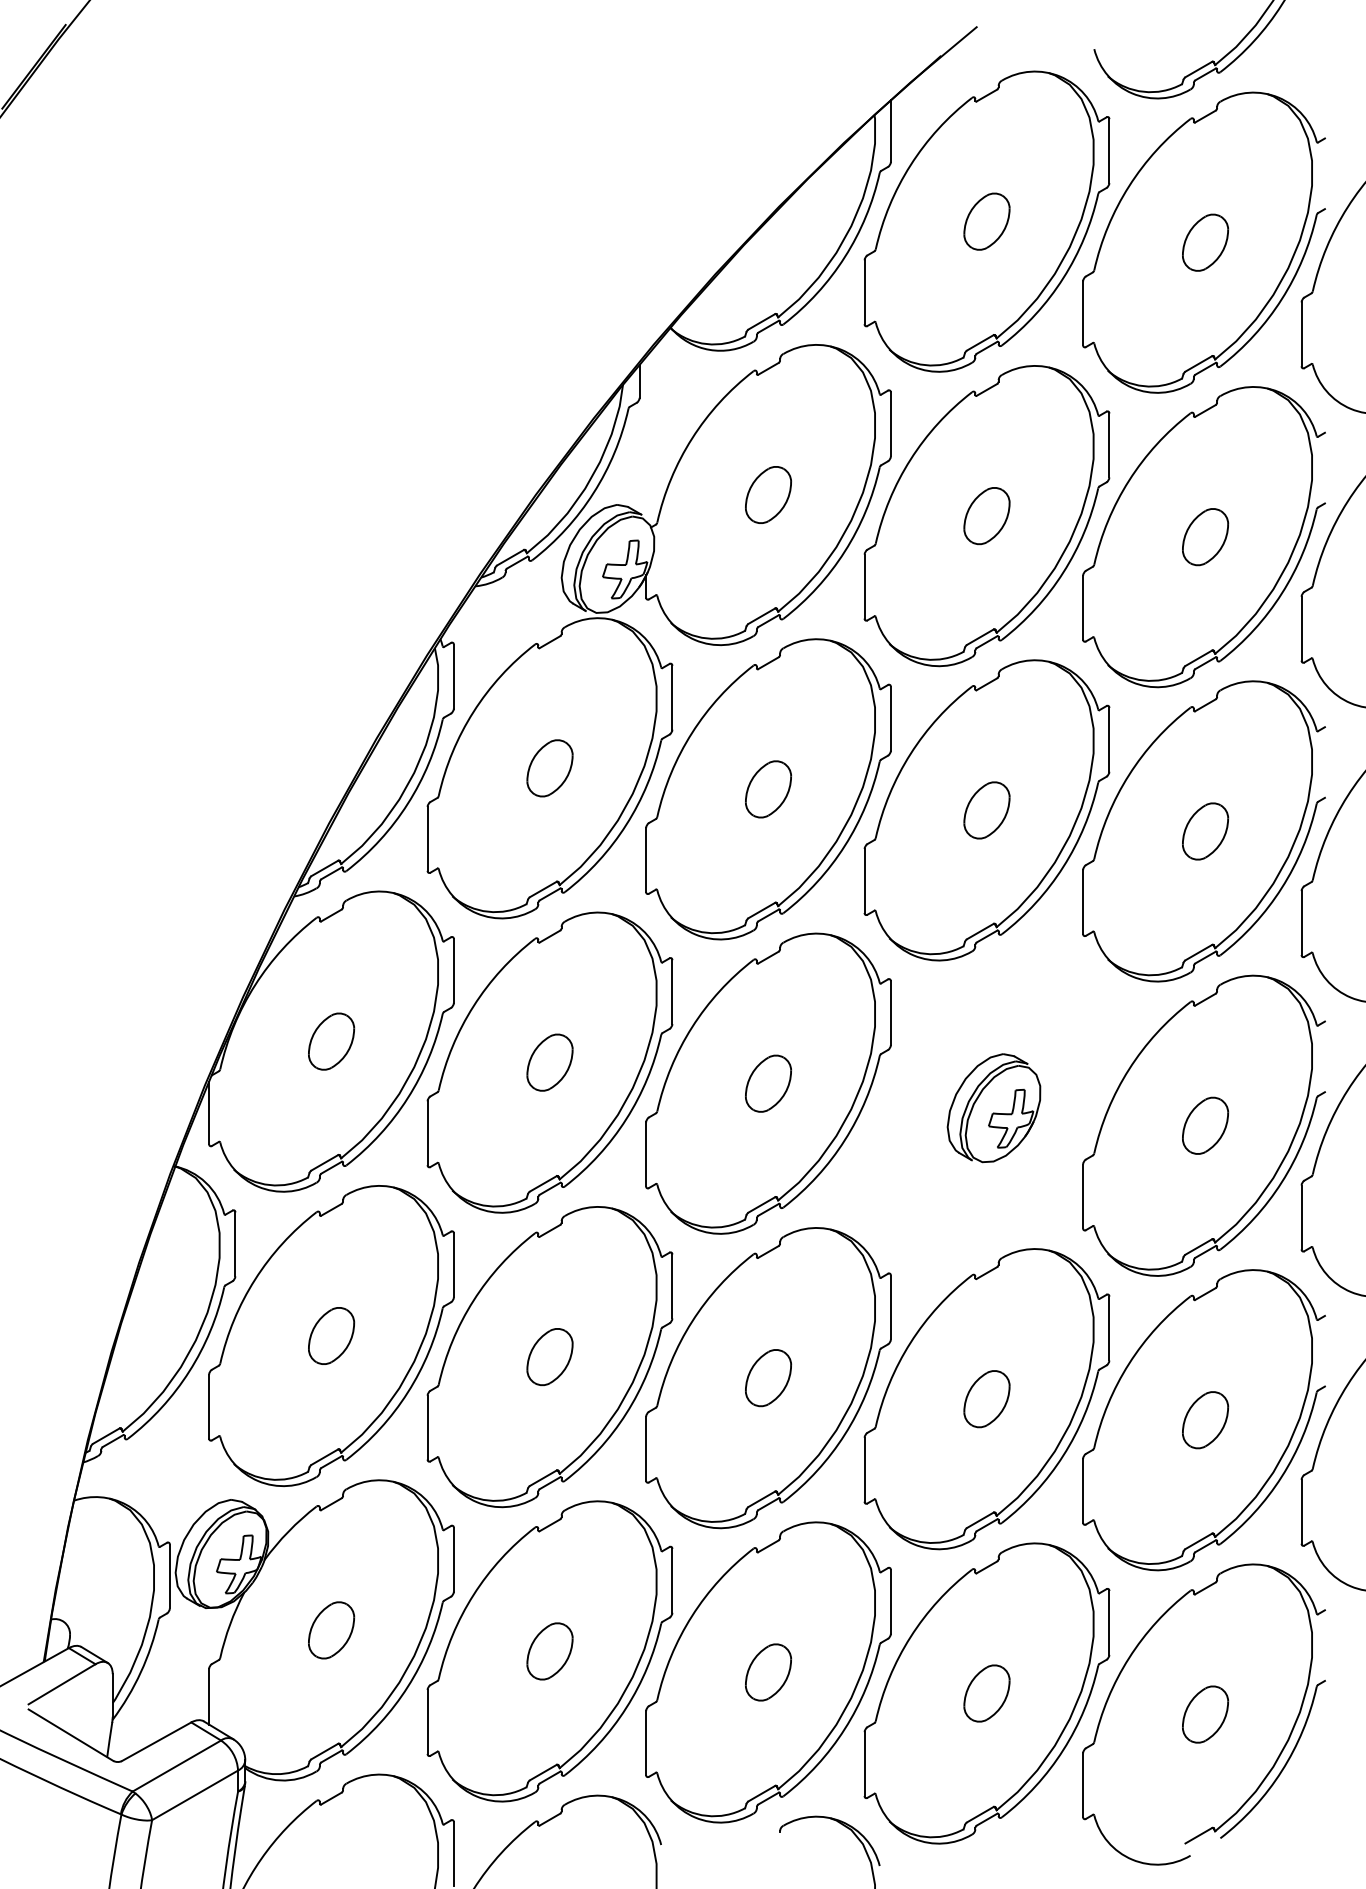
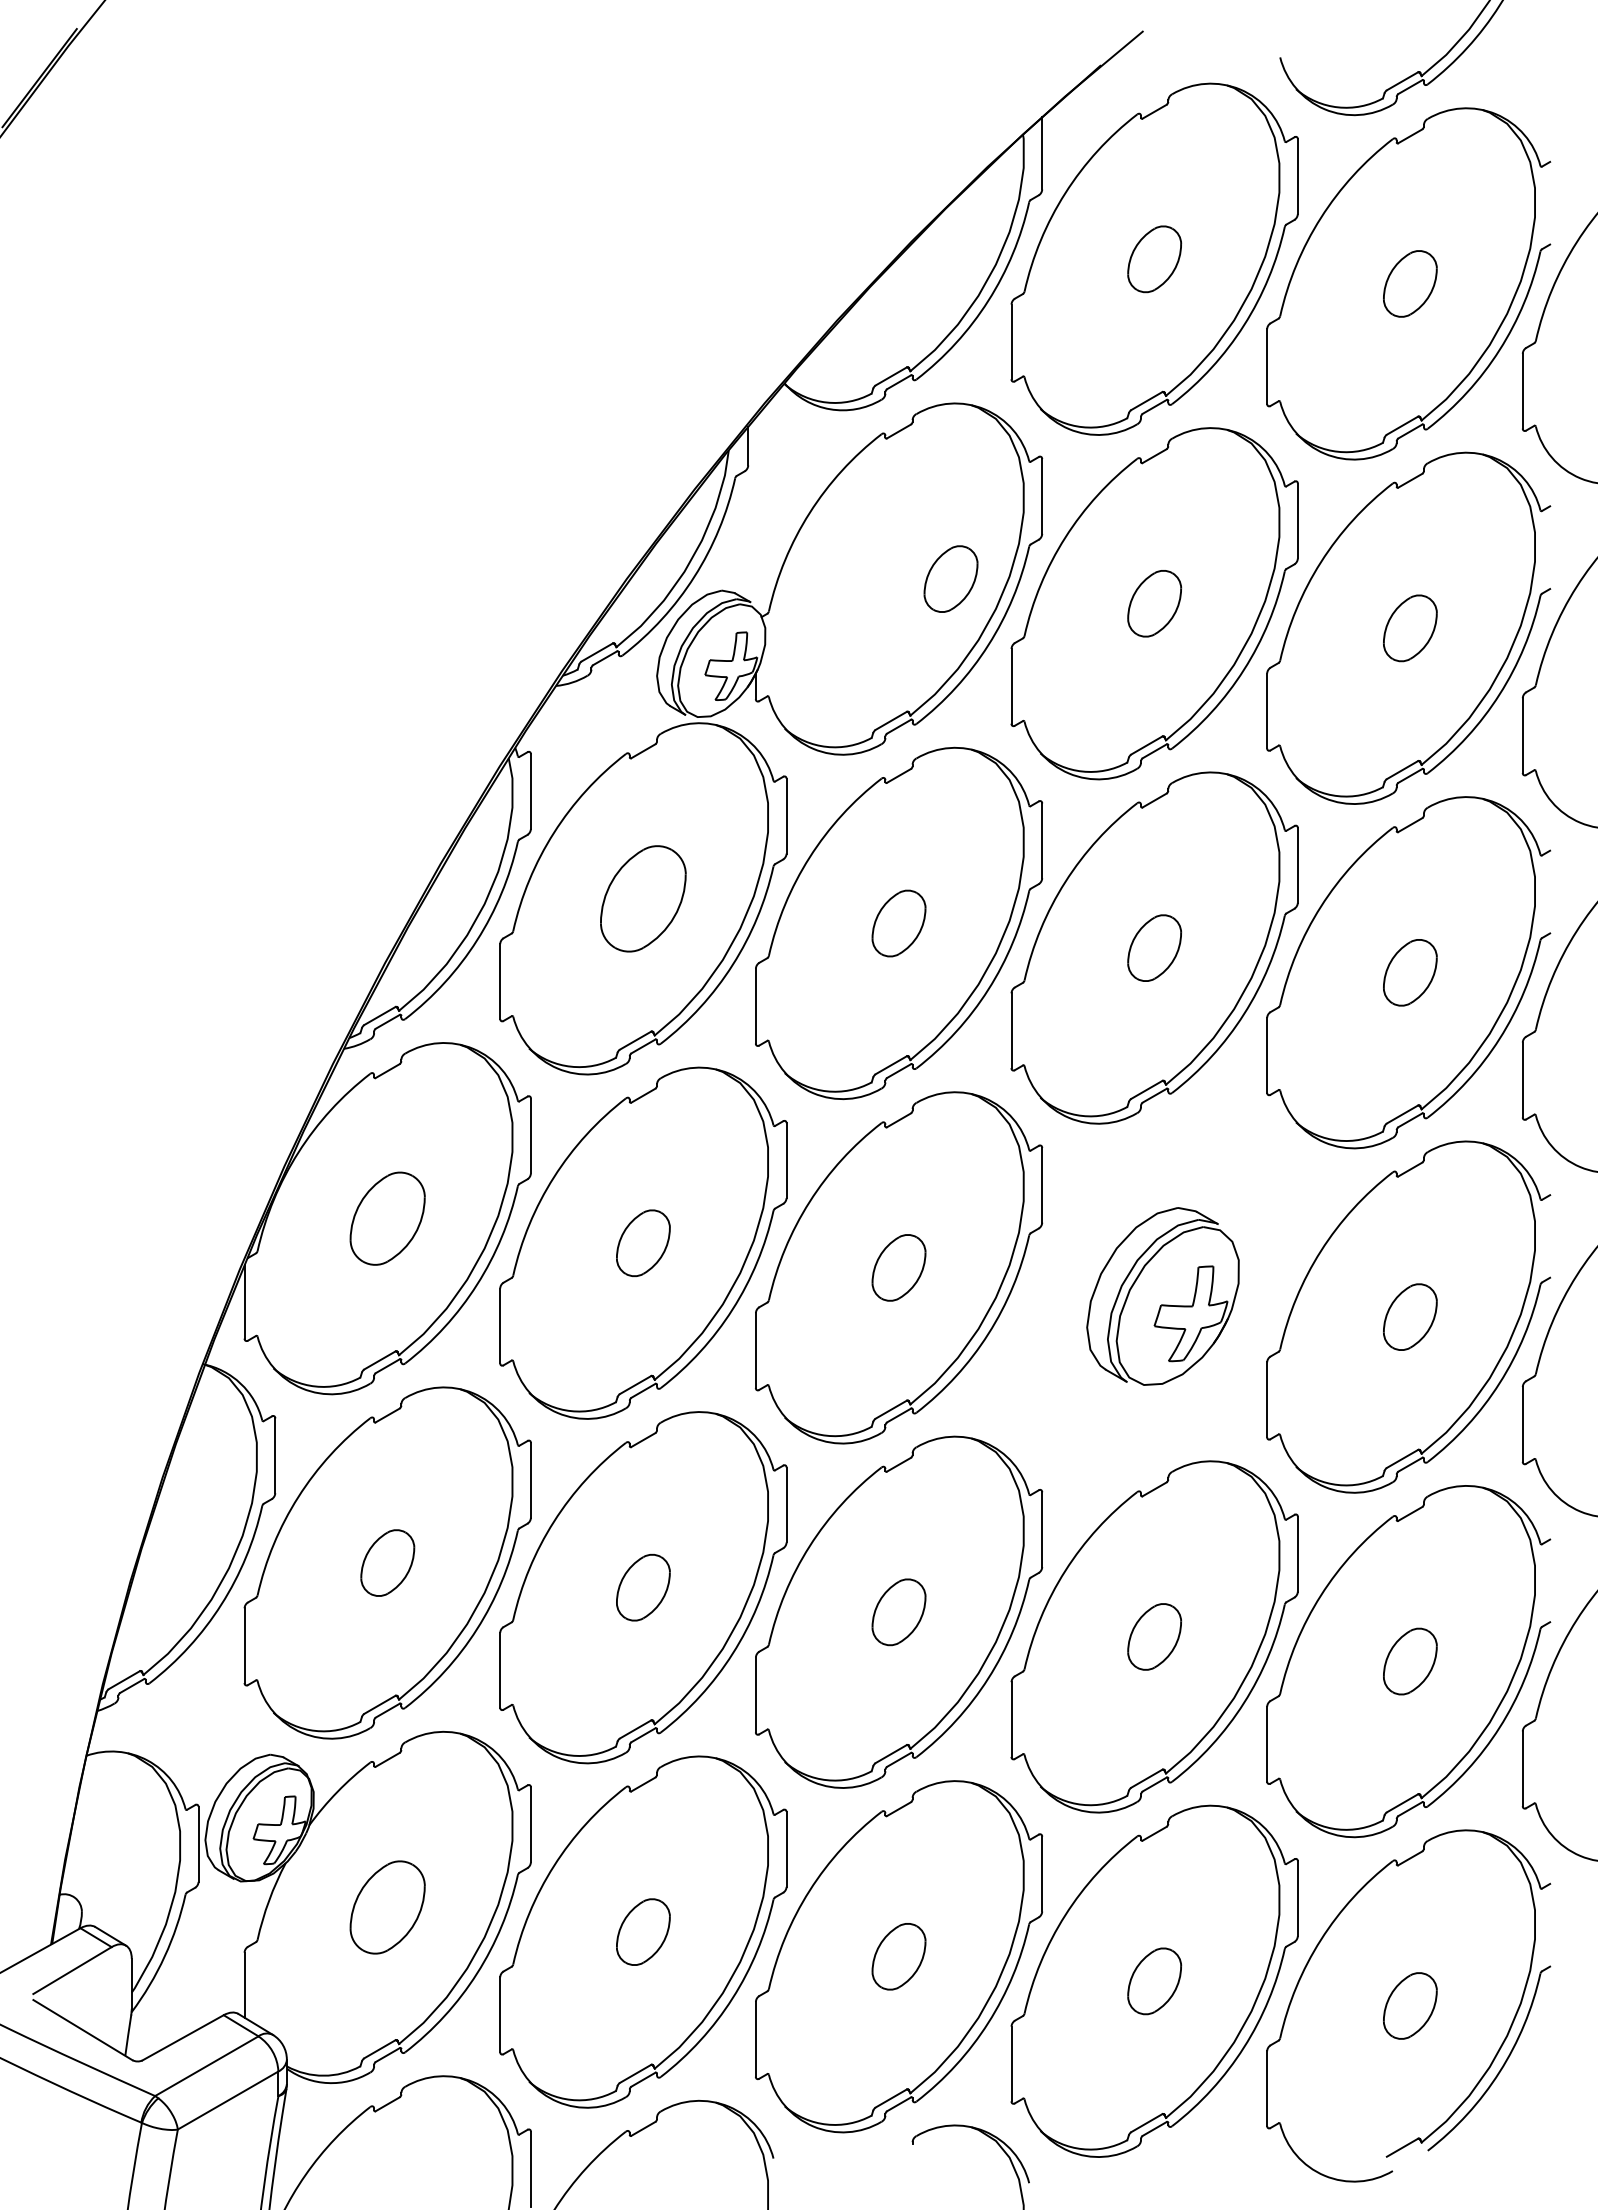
part: (768, 494) -> (950, 578), moved
part: (550, 768) -> (643, 898), size x1.6
part: (331, 1041) -> (387, 1218), size x1.4
part: (993, 1108) -> (1162, 1296), size x1.4
part: (331, 1630) -> (387, 1907), size x1.4

